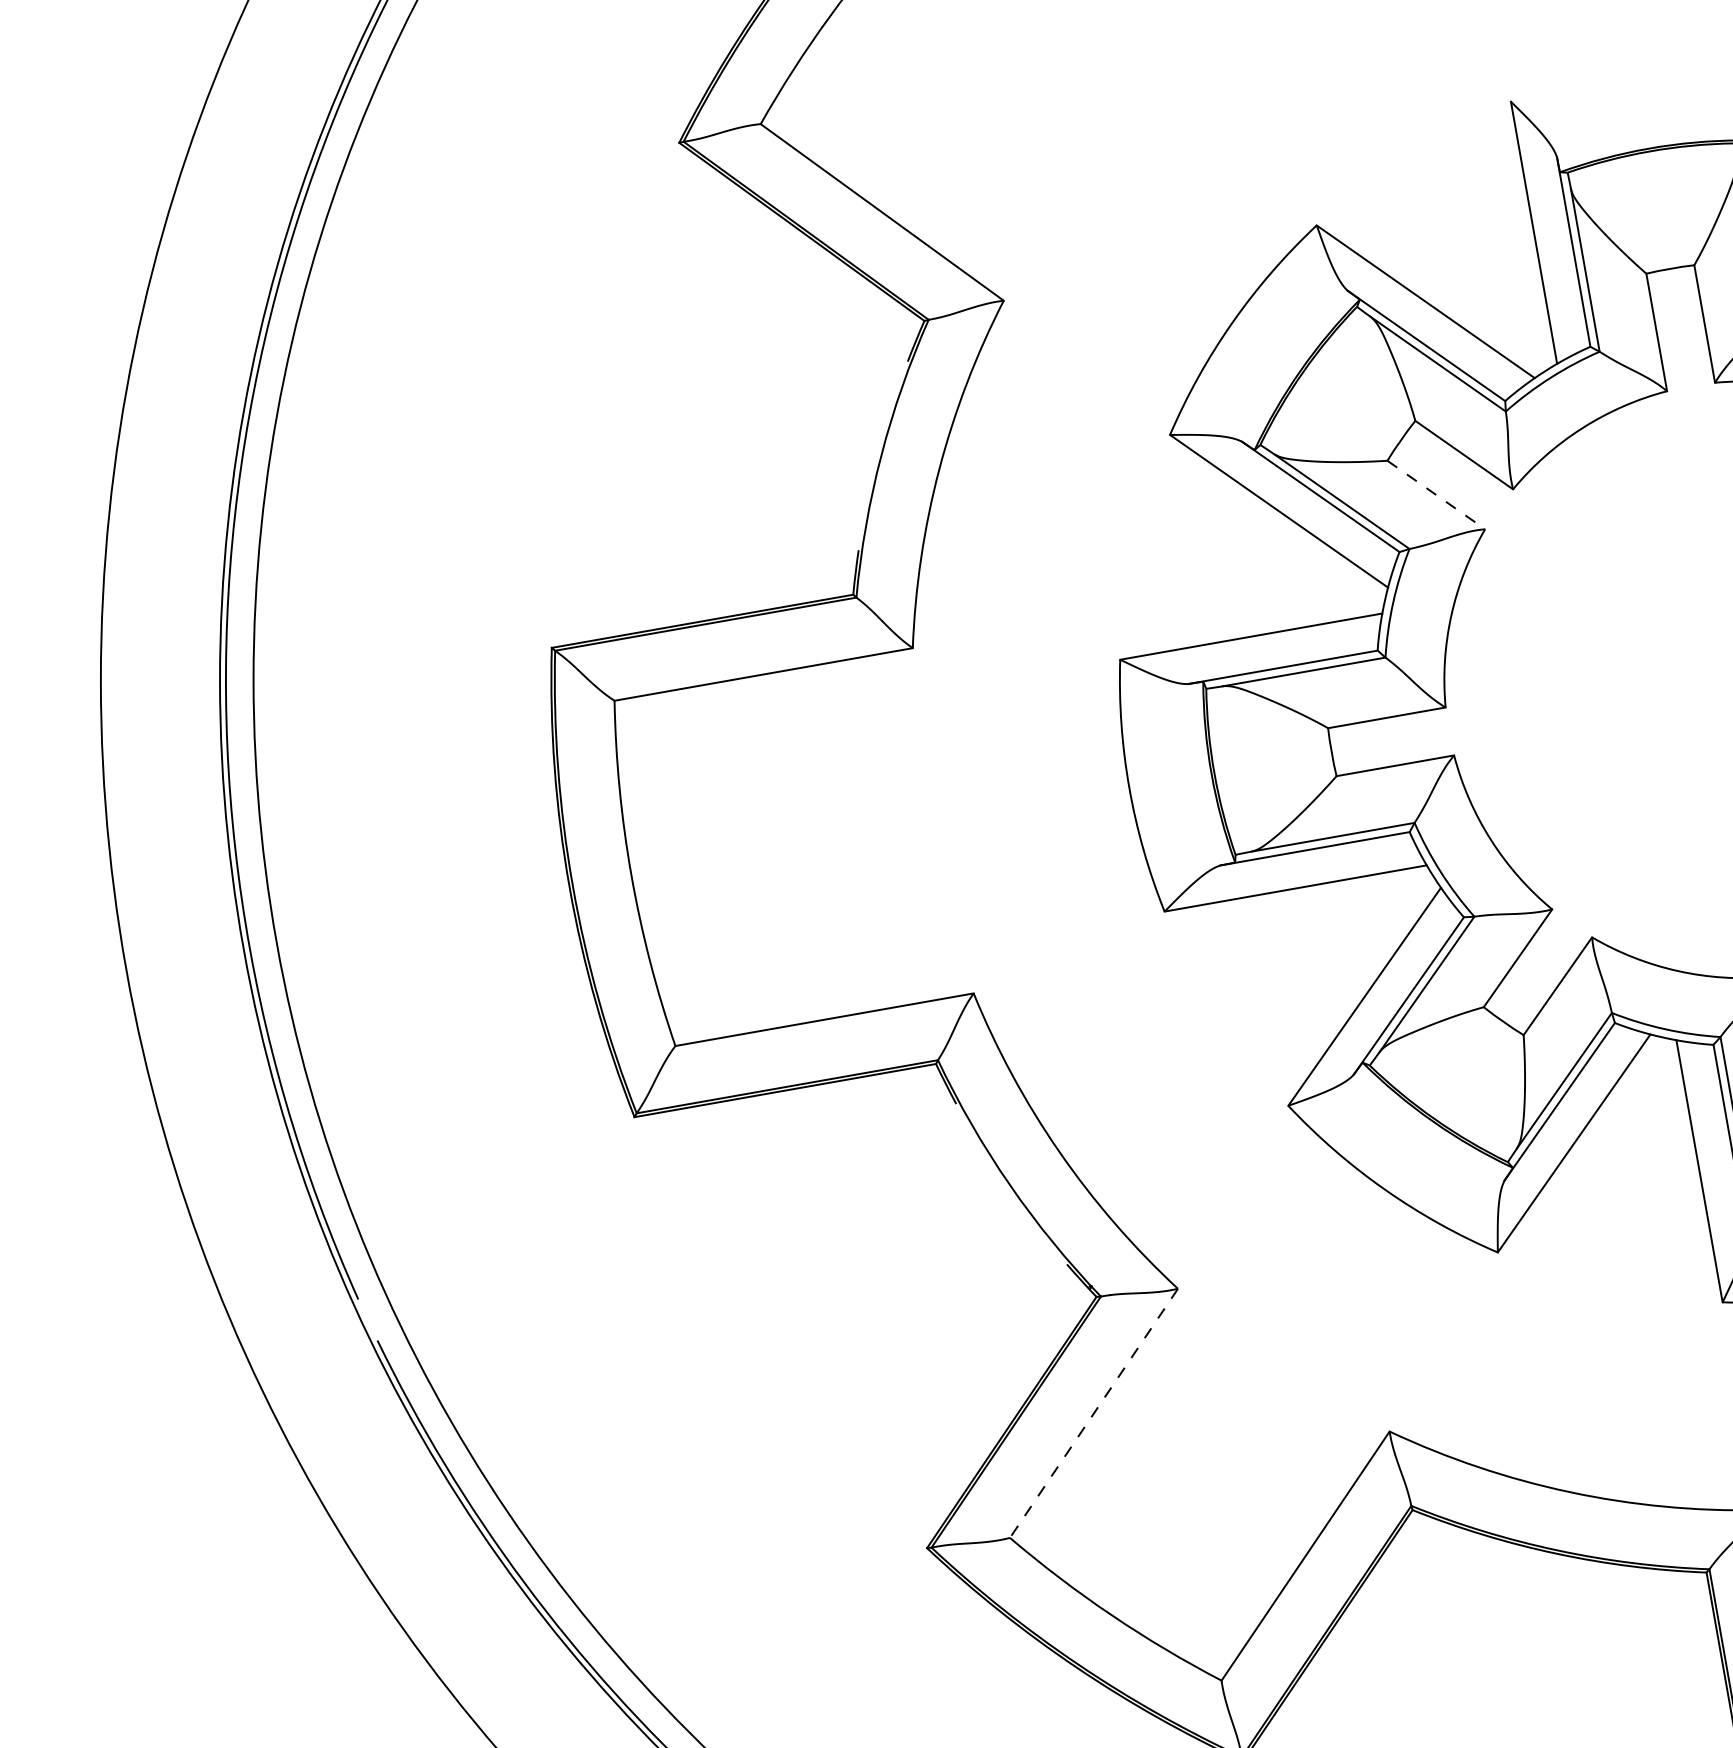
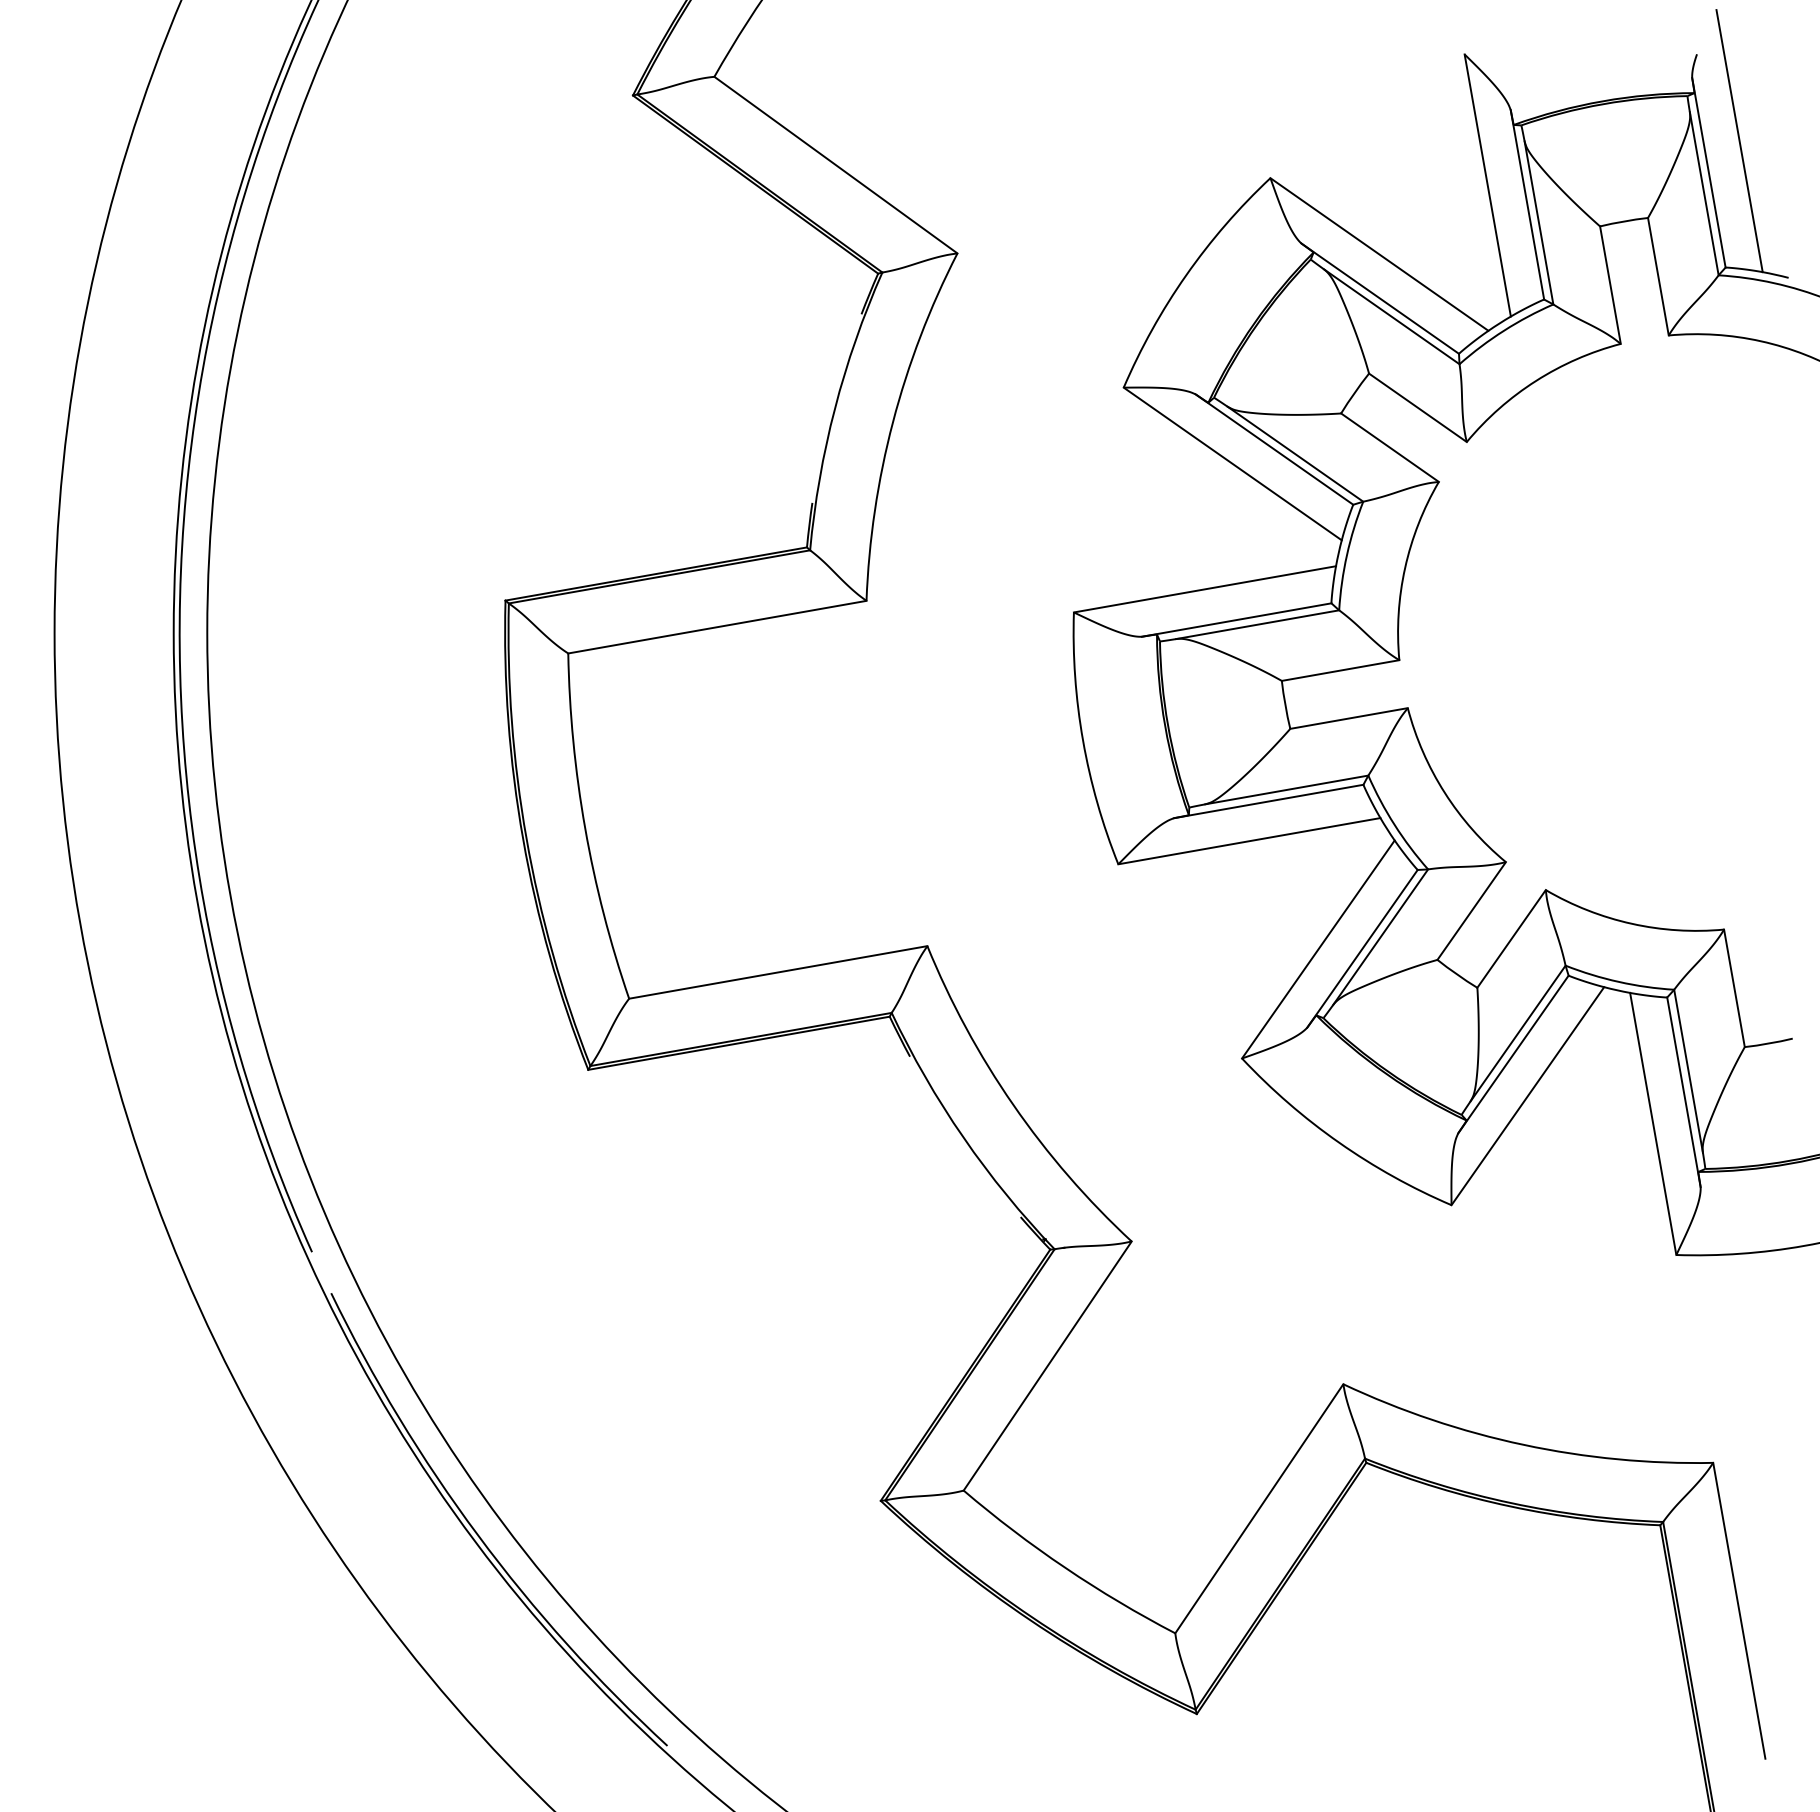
line: (1436, 494) -> (1390, 447), dashed -> solid
line: (1093, 1413) -> (1047, 1366), dashed -> solid

